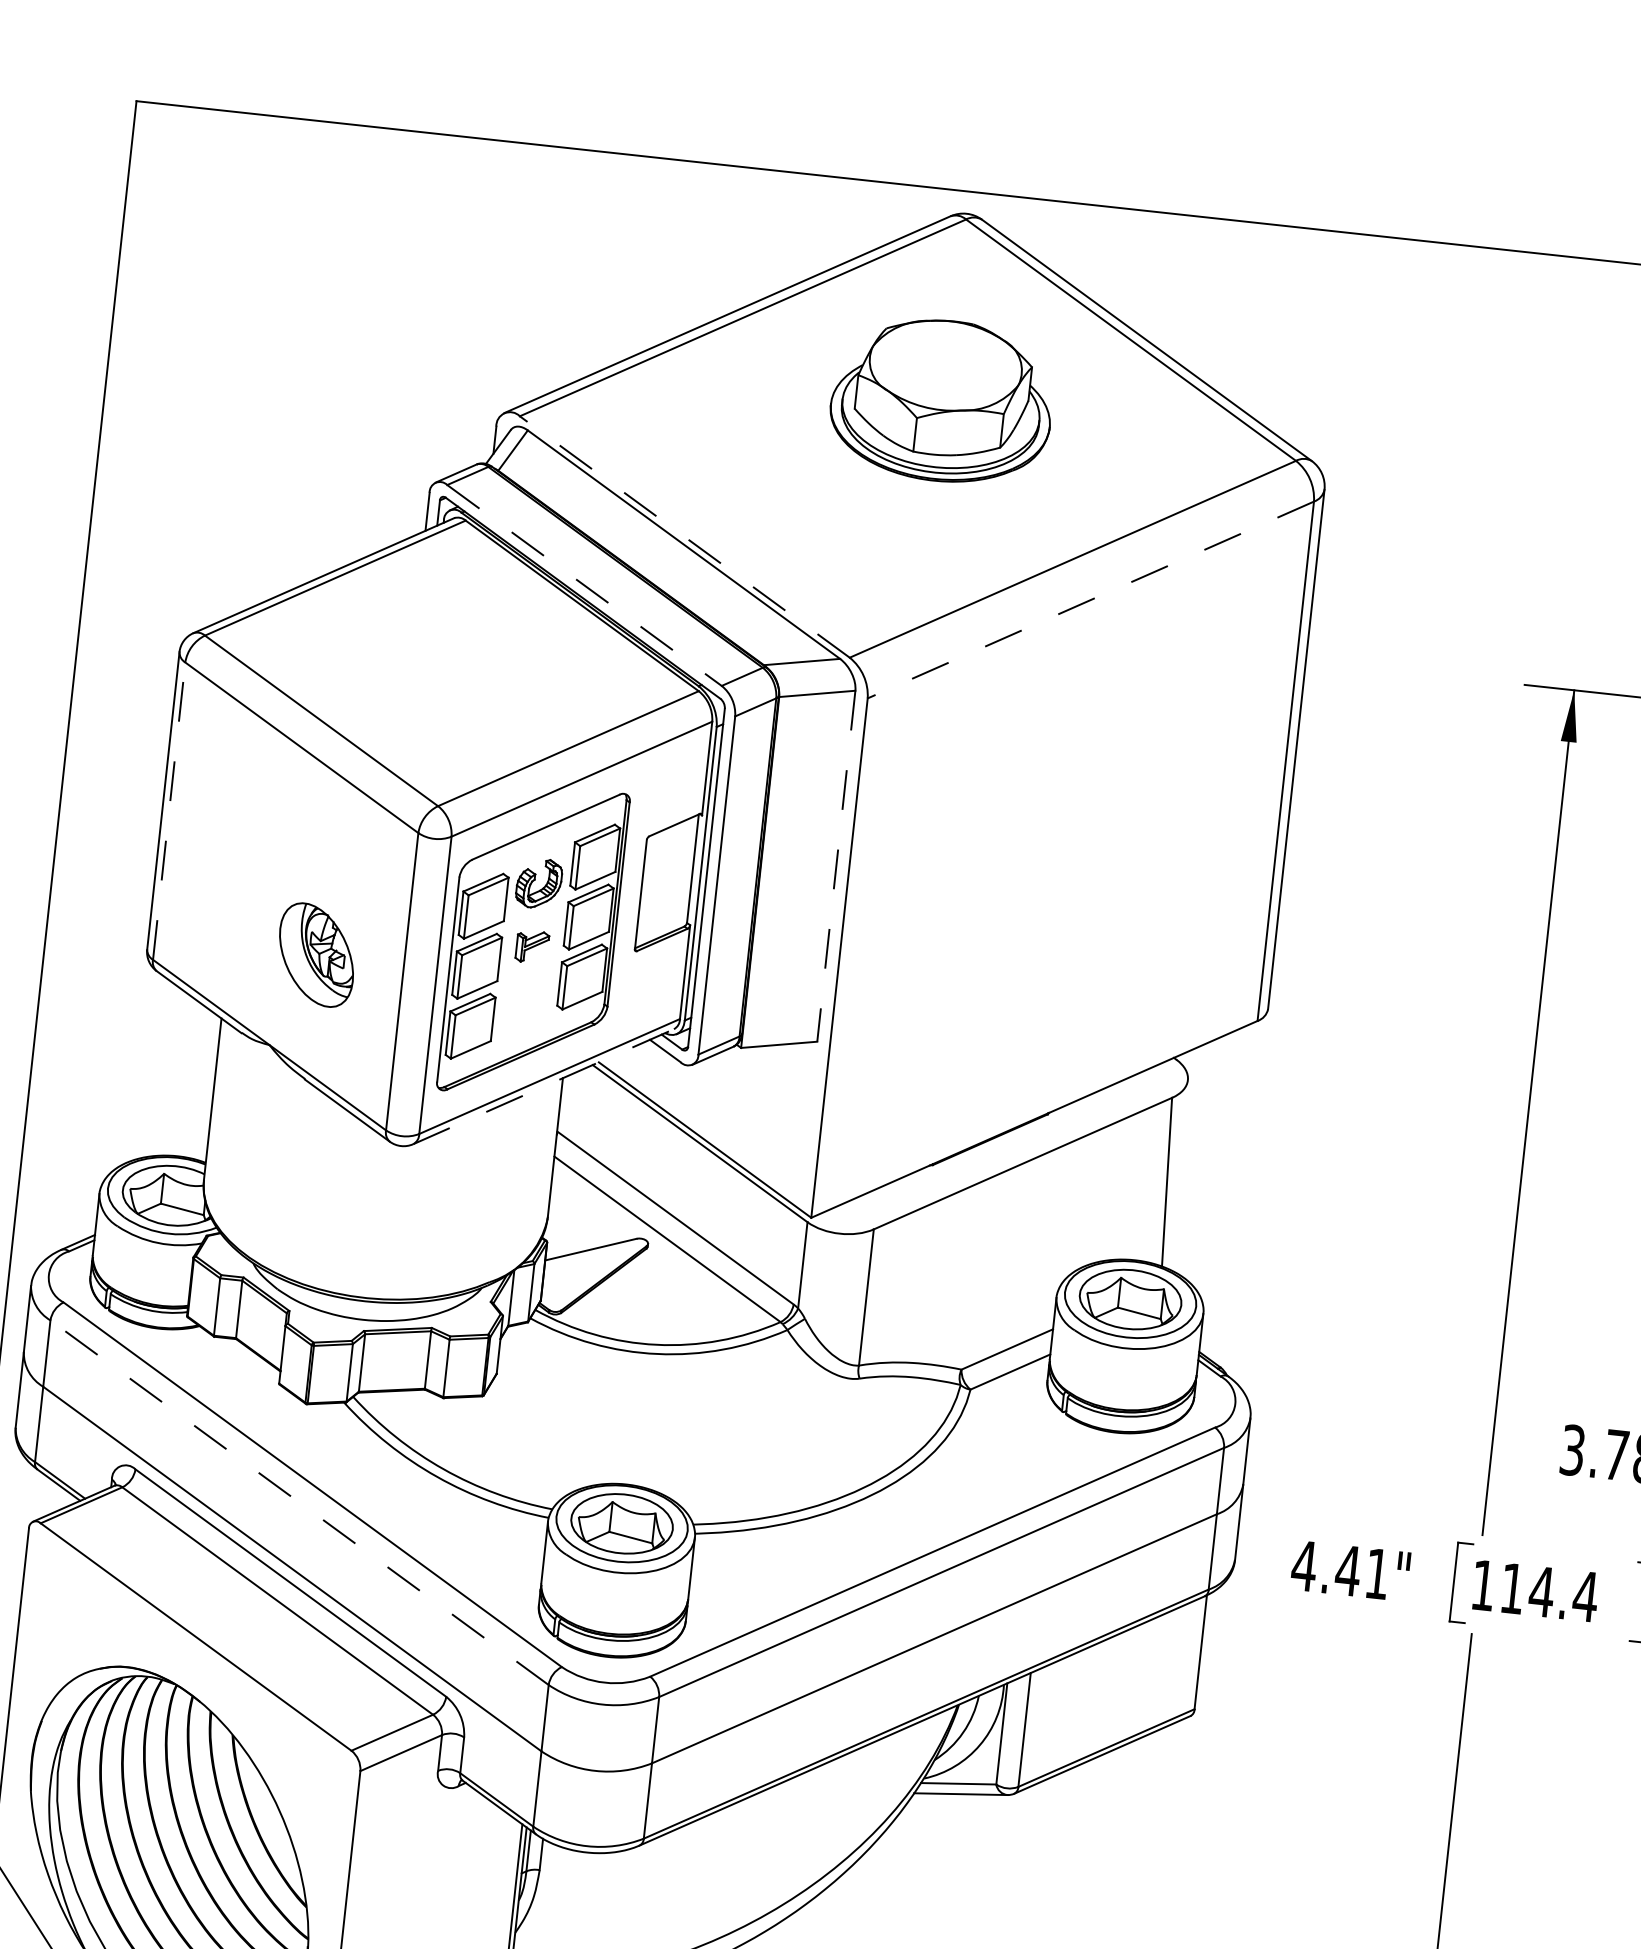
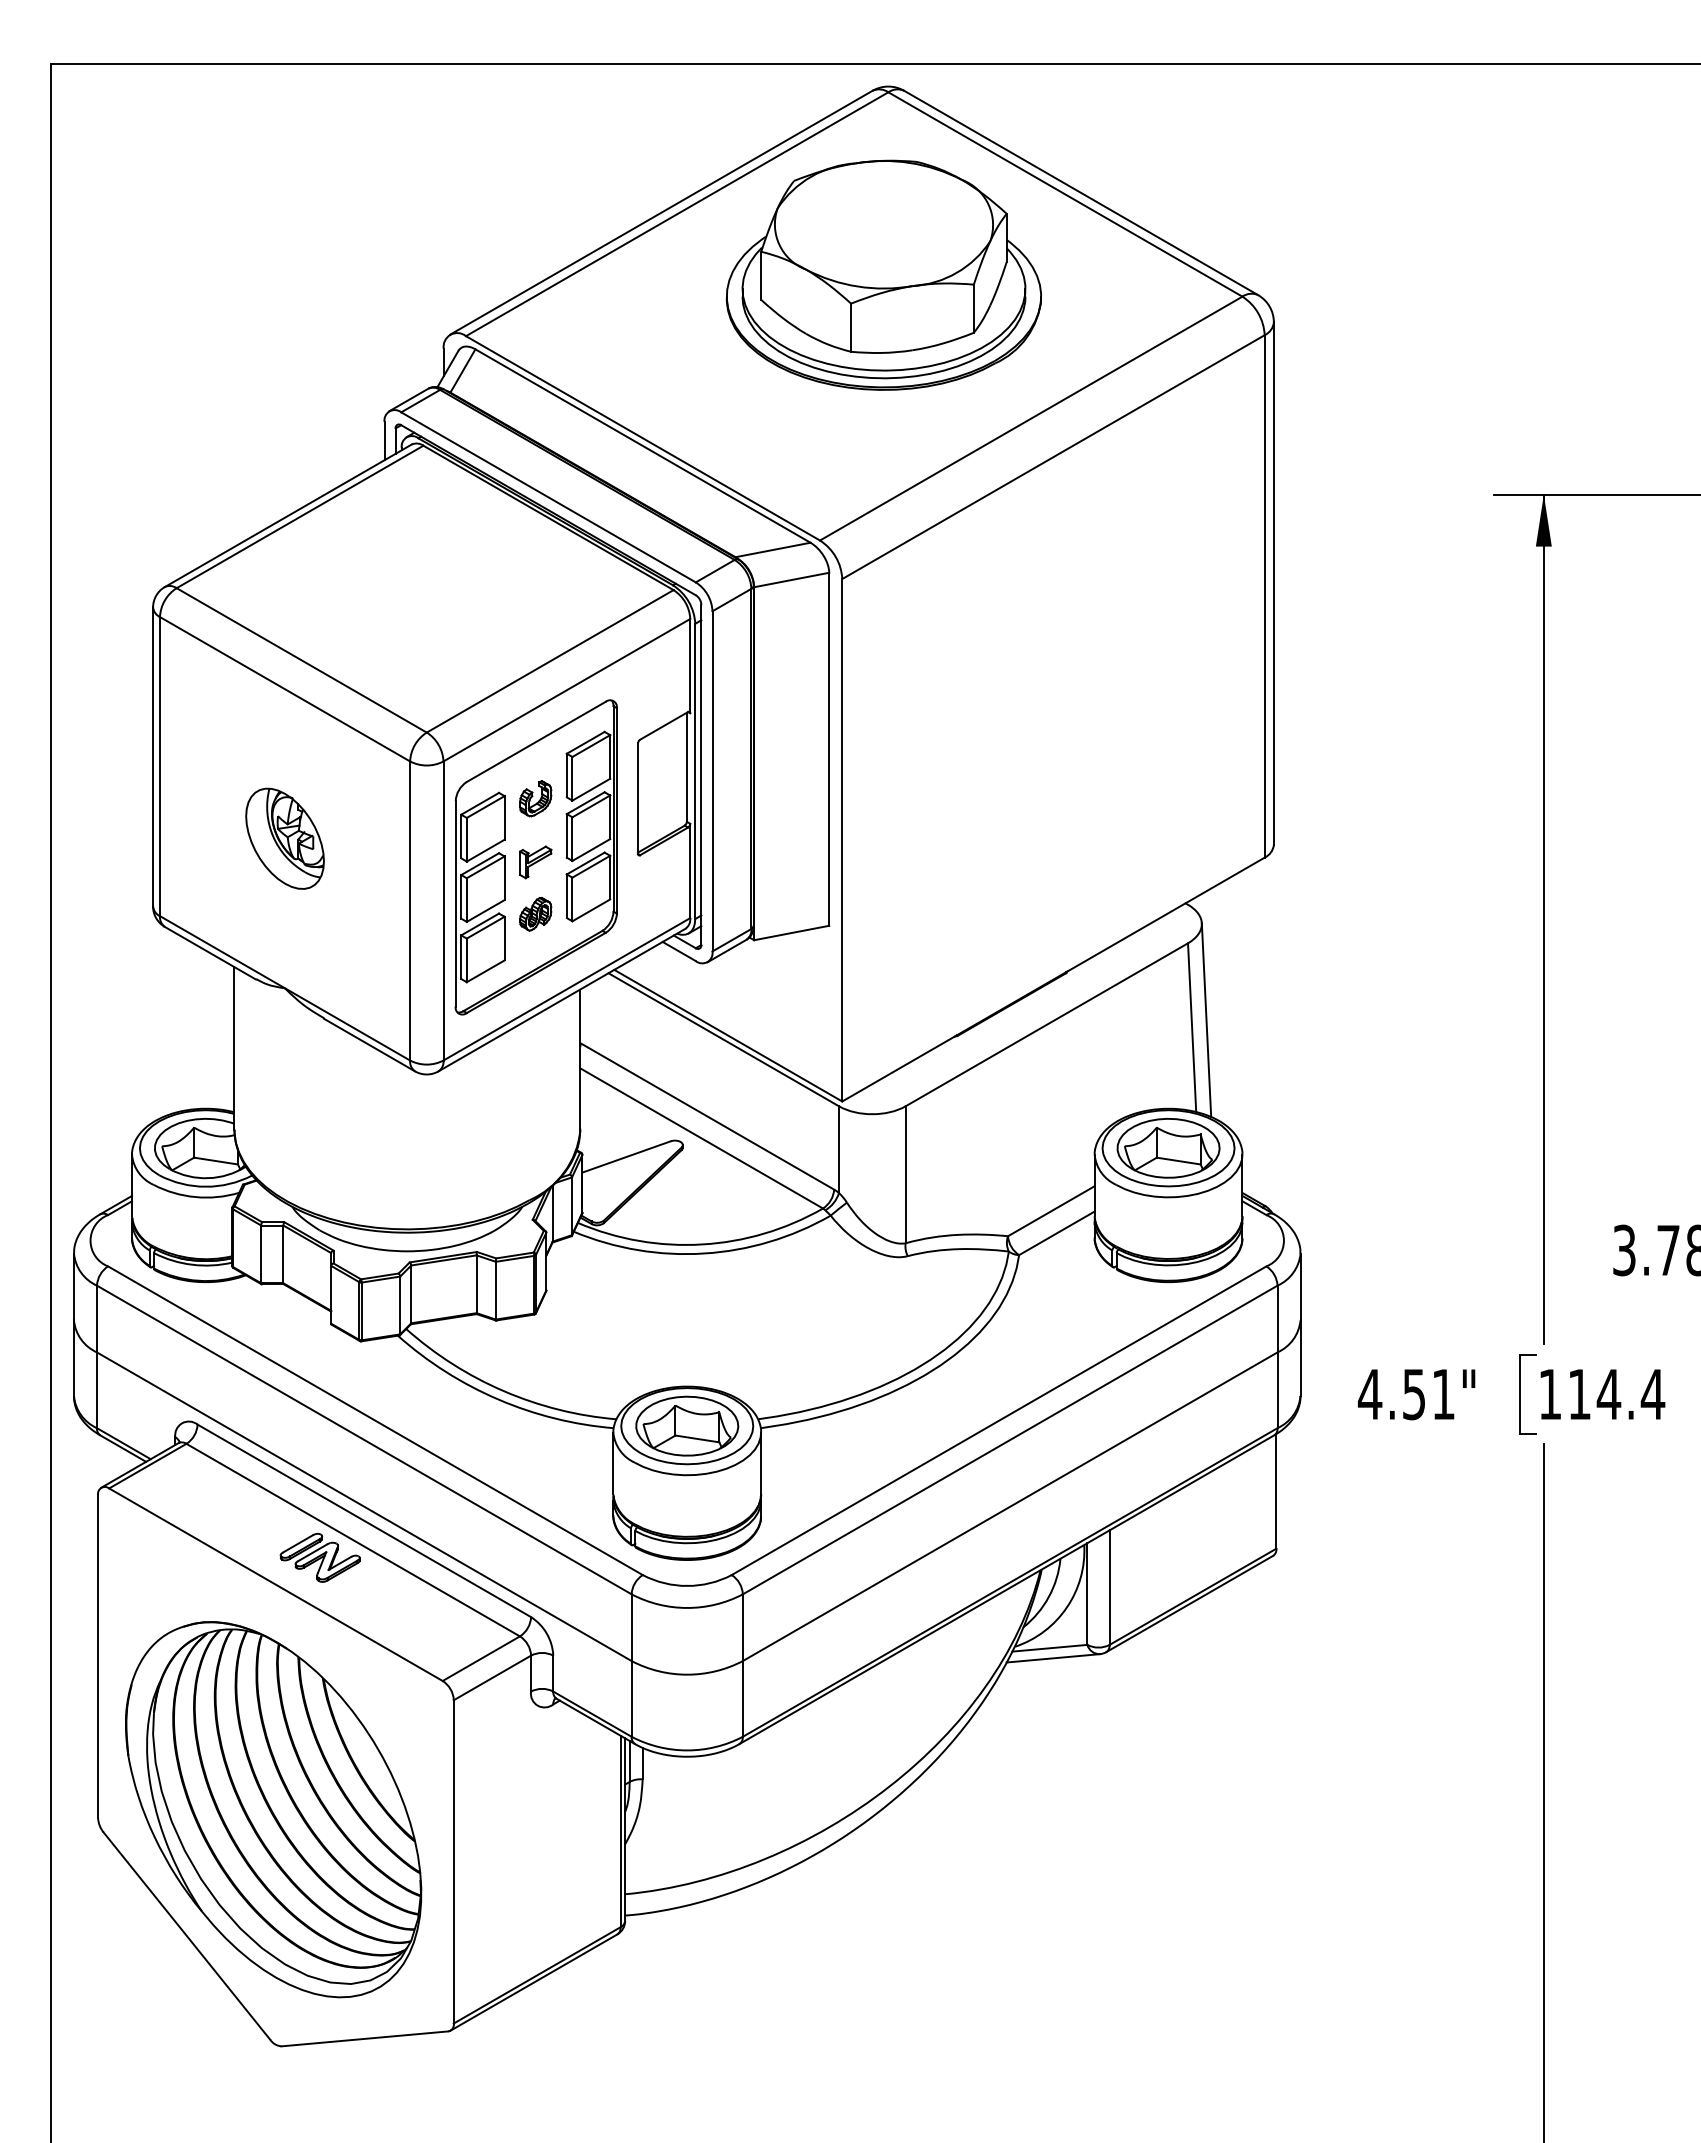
part: (941, 400) -> (883, 274), size x1.43
line: (684, 537) -> (642, 438), dashed -> solid
line: (584, 585) -> (548, 497), dashed -> solid
line: (1090, 600) -> (1053, 457), dashed -> solid
line: (169, 811) -> (160, 766), dashed -> solid
line: (836, 866) -> (829, 749), dashed -> solid
part: (539, 883) -> (535, 798), size x0.71
part: (316, 954) -> (284, 838), moved
part: (526, 998) -> (535, 914), added
line: (544, 1086) -> (562, 999), dashed -> solid
line: (1182, 1176) -> (1206, 1020), added
line: (299, 1503) -> (364, 1440), dashed -> solid
text: (1348, 1570) -> (1414, 1394), 4.41" -> 4.51"
part: (242, 1614) -> (319, 1557), added

